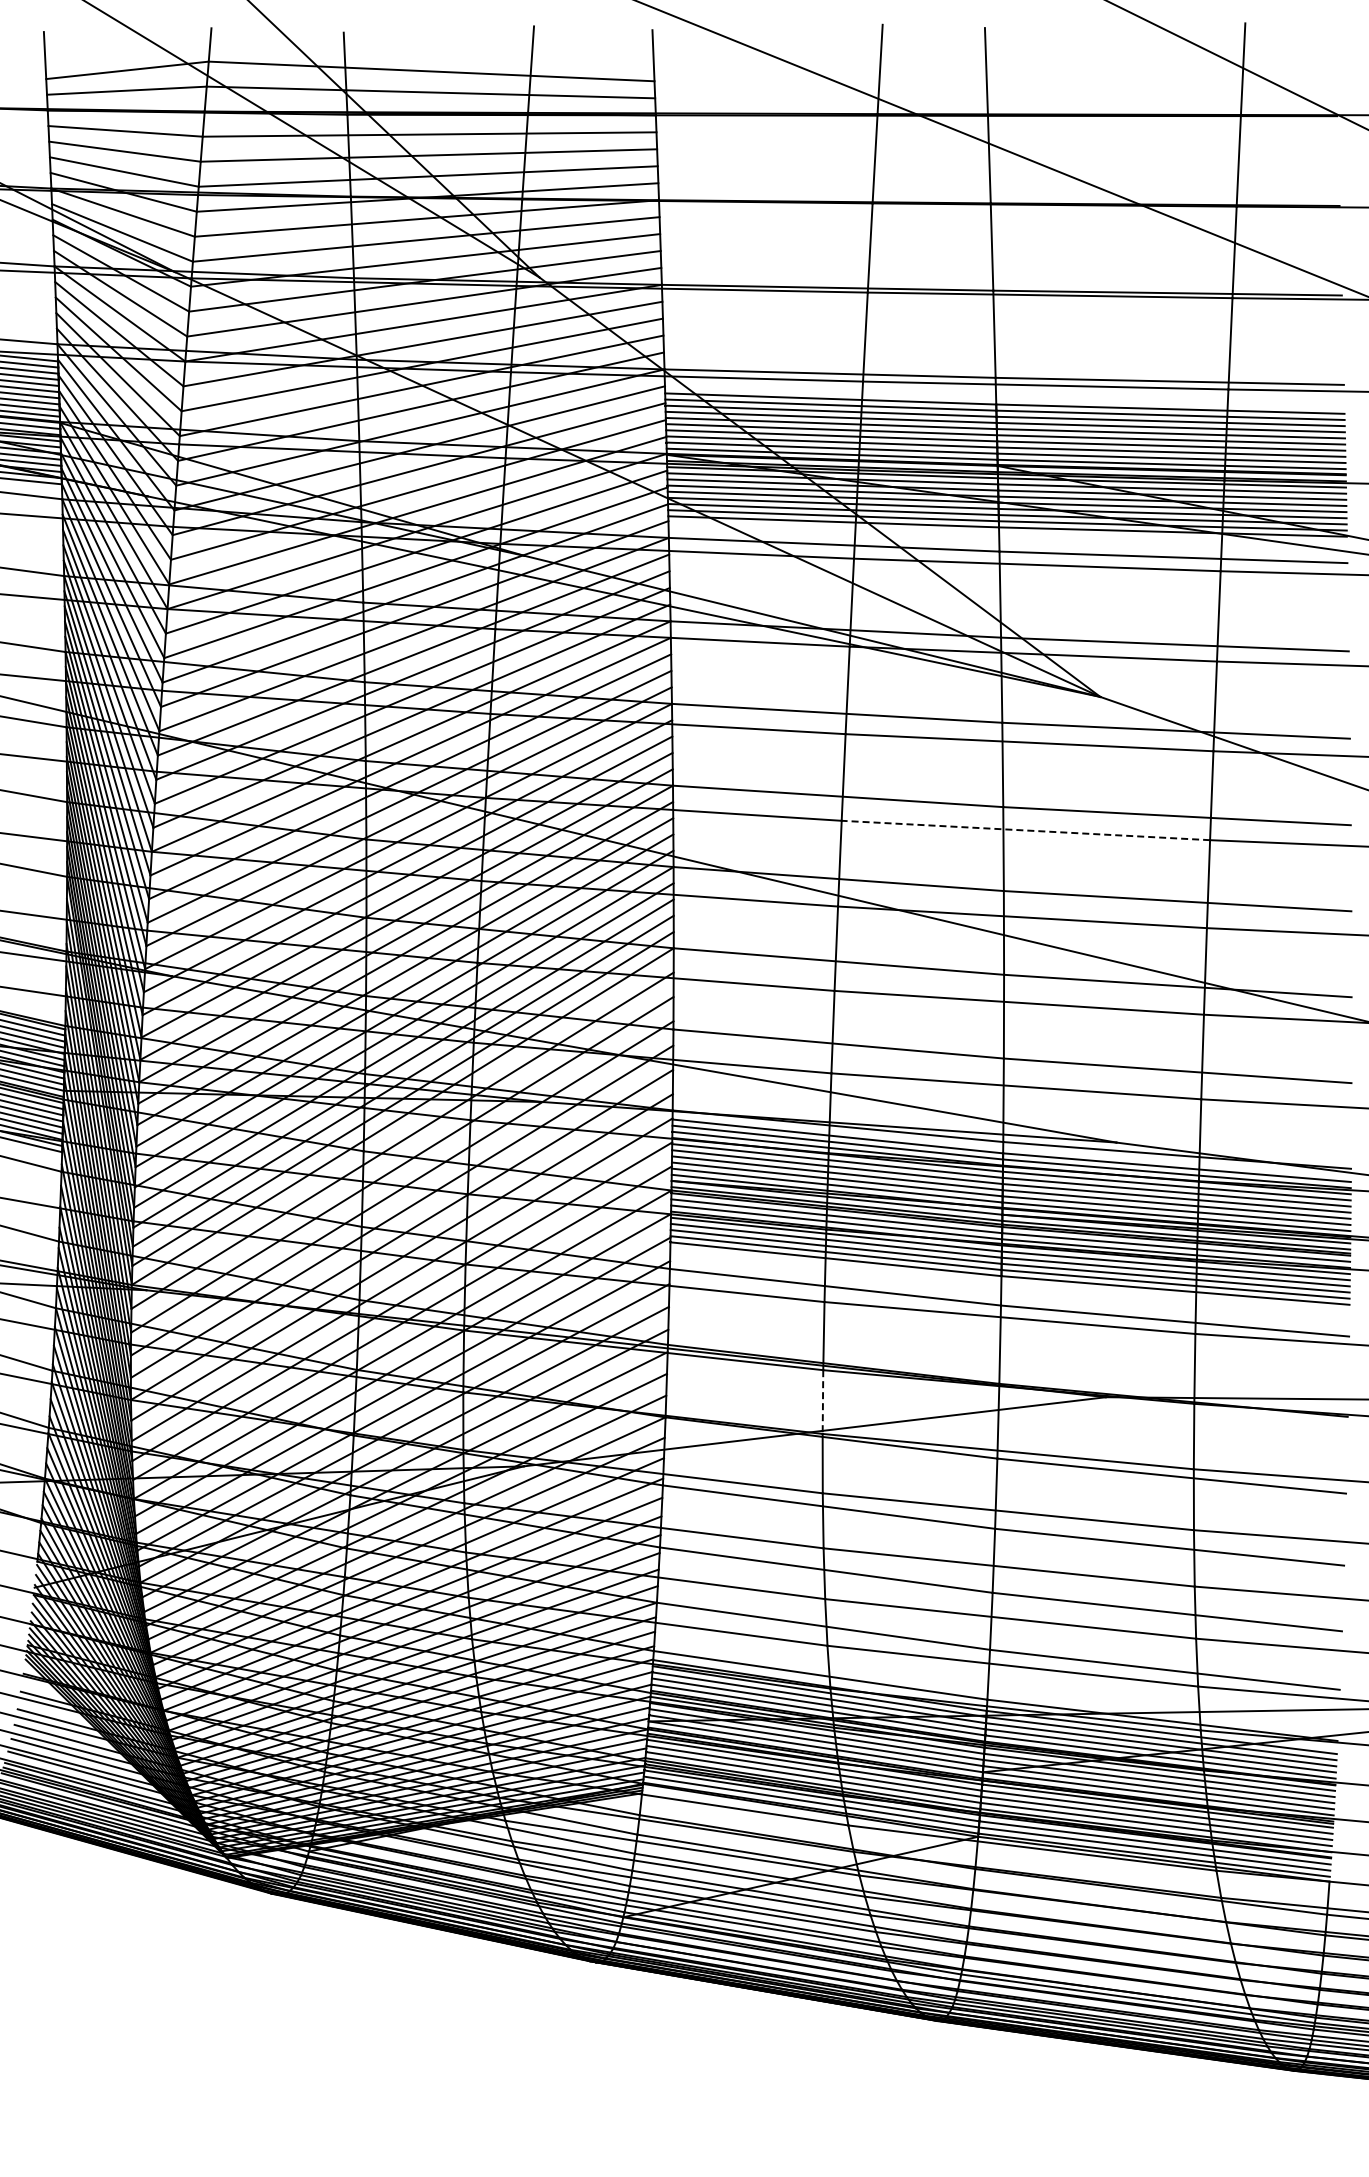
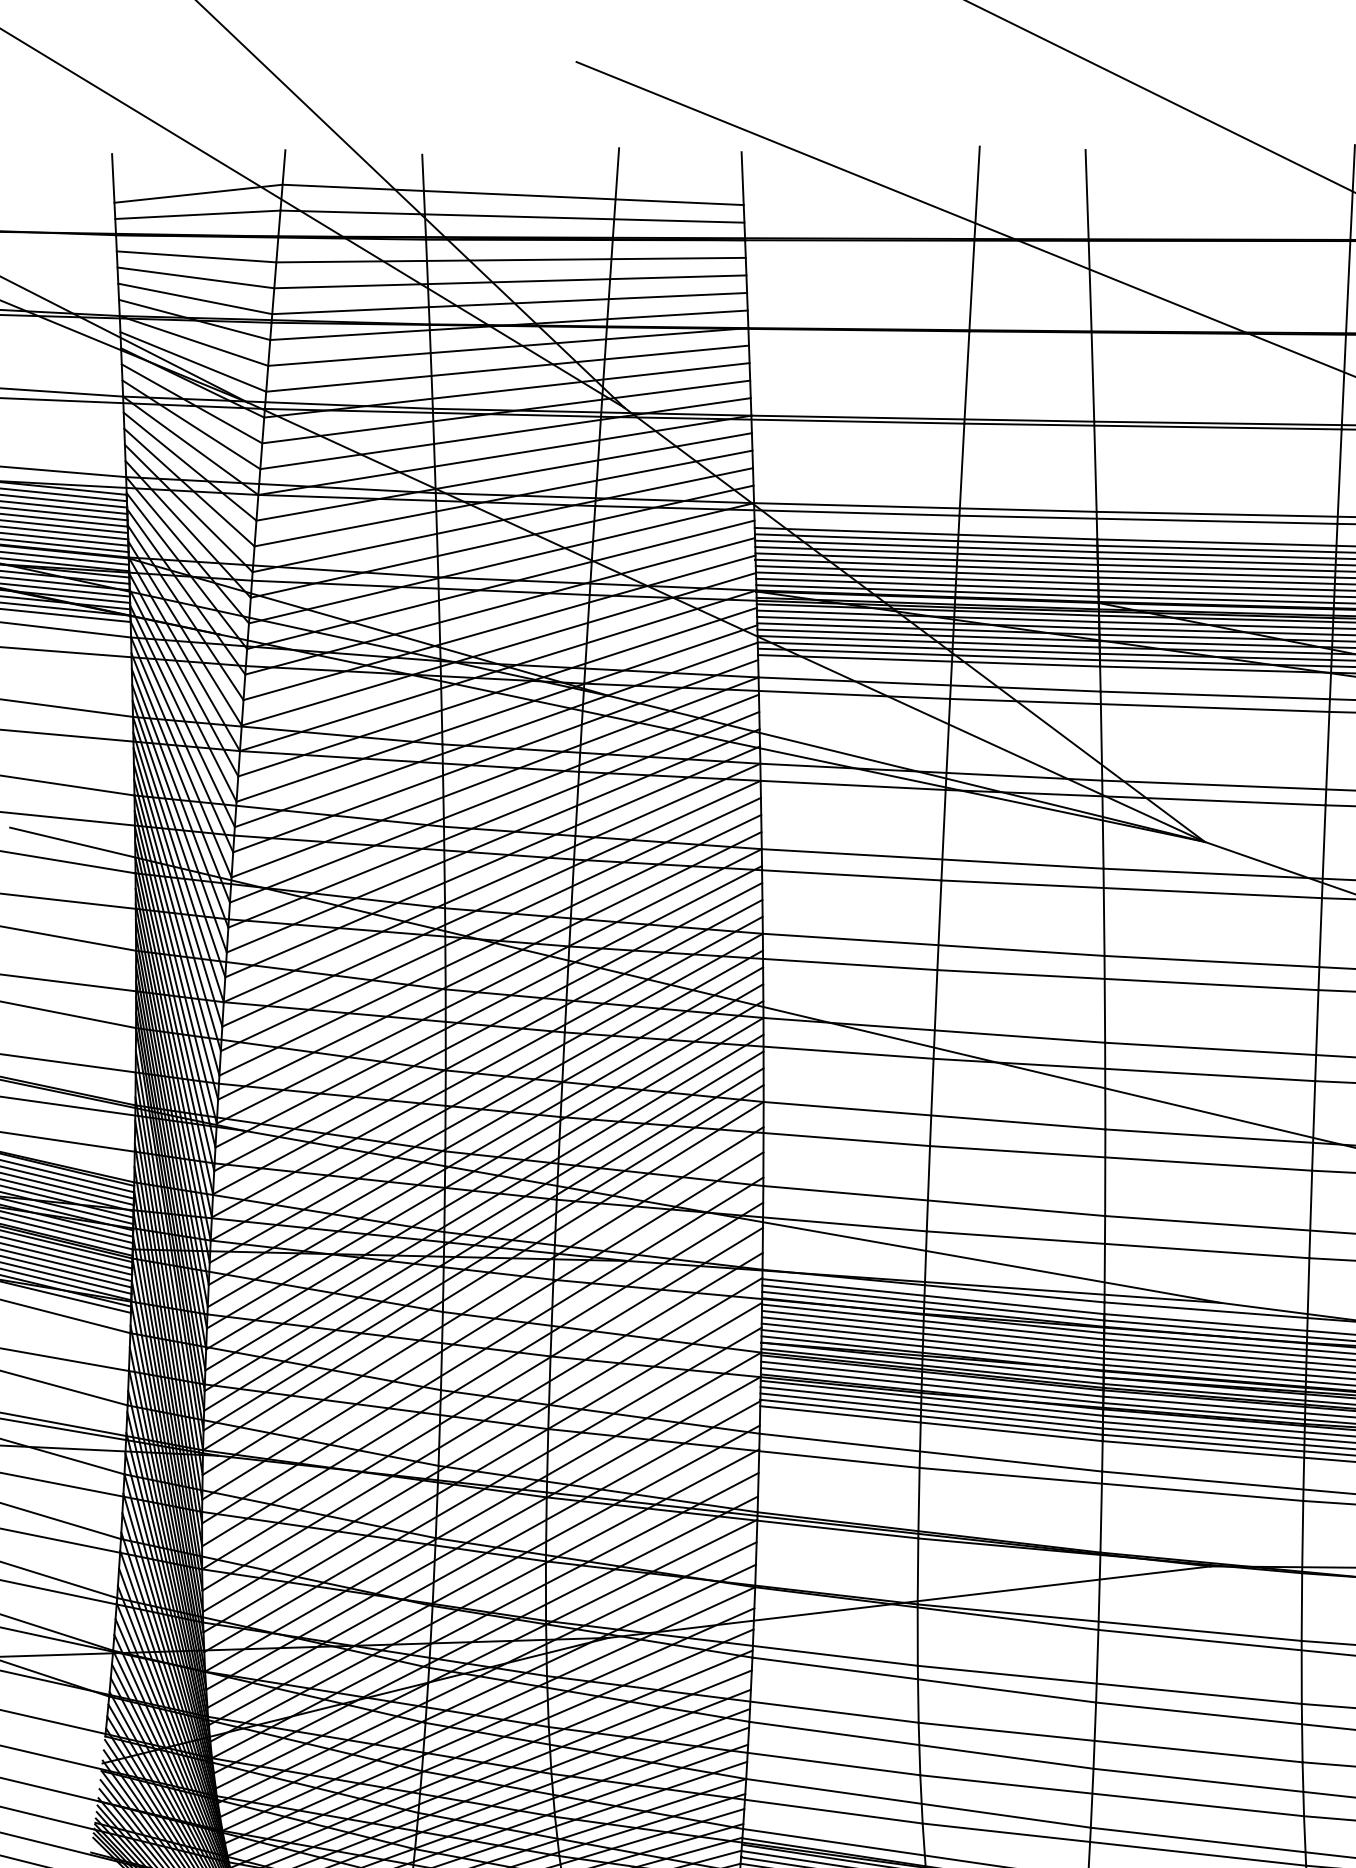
line: (1025, 830) -> (1127, 980), dashed -> solid
line: (822, 1402) -> (917, 1571), dashed -> solid

